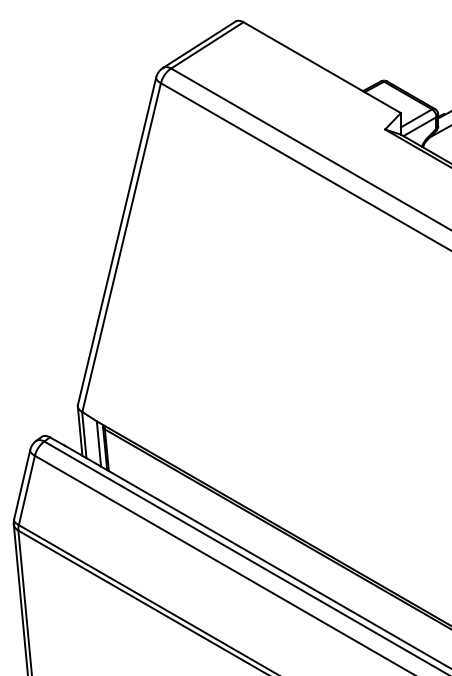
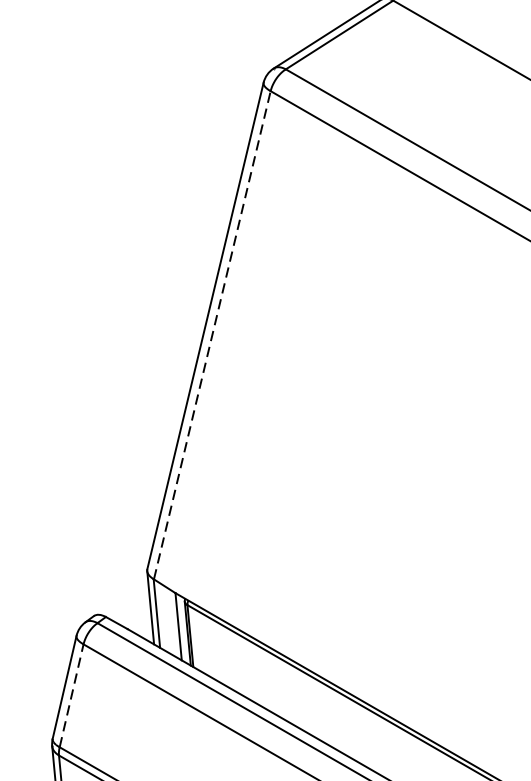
line: (121, 247) -> (212, 335), solid -> dashed
line: (26, 490) -> (71, 695), solid -> dashed

